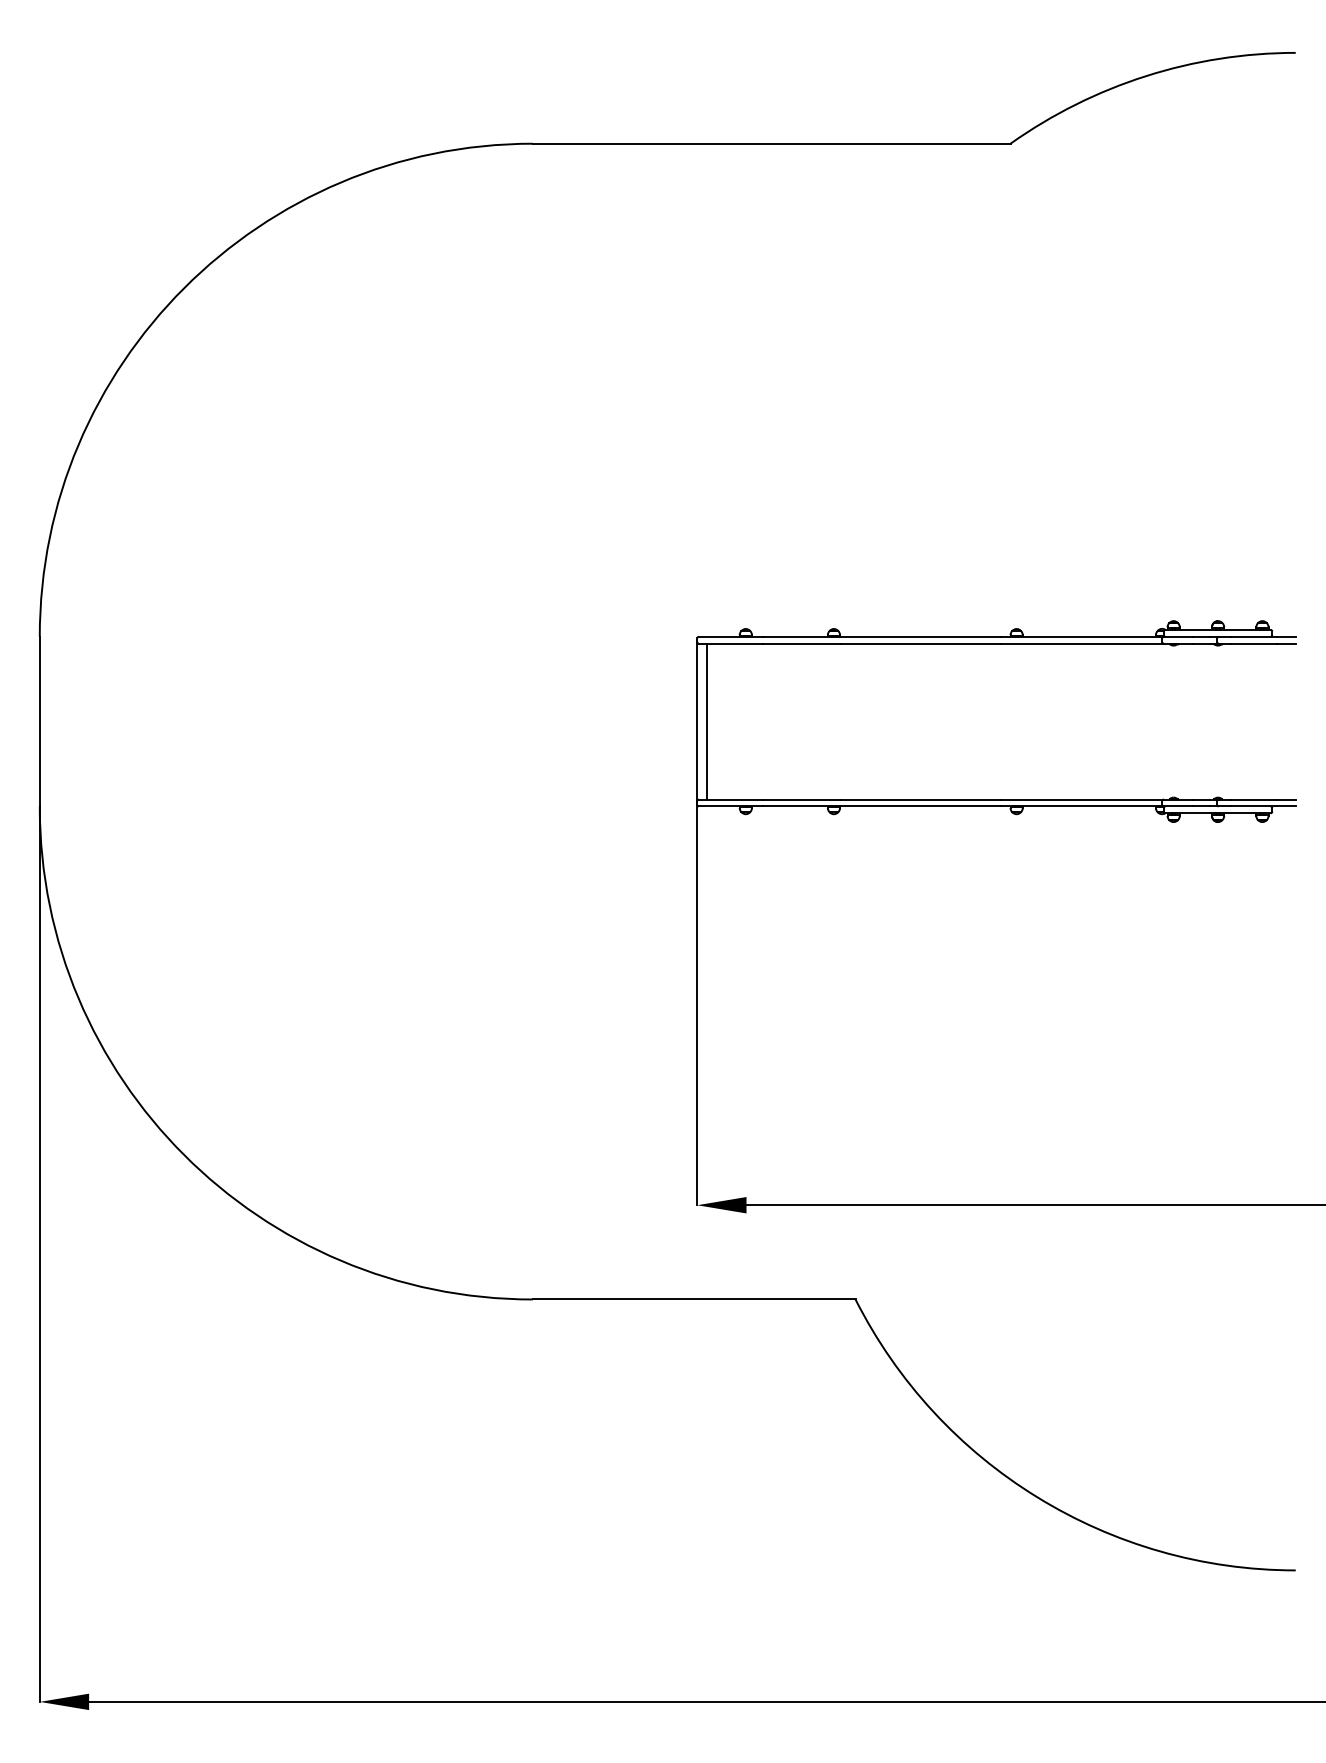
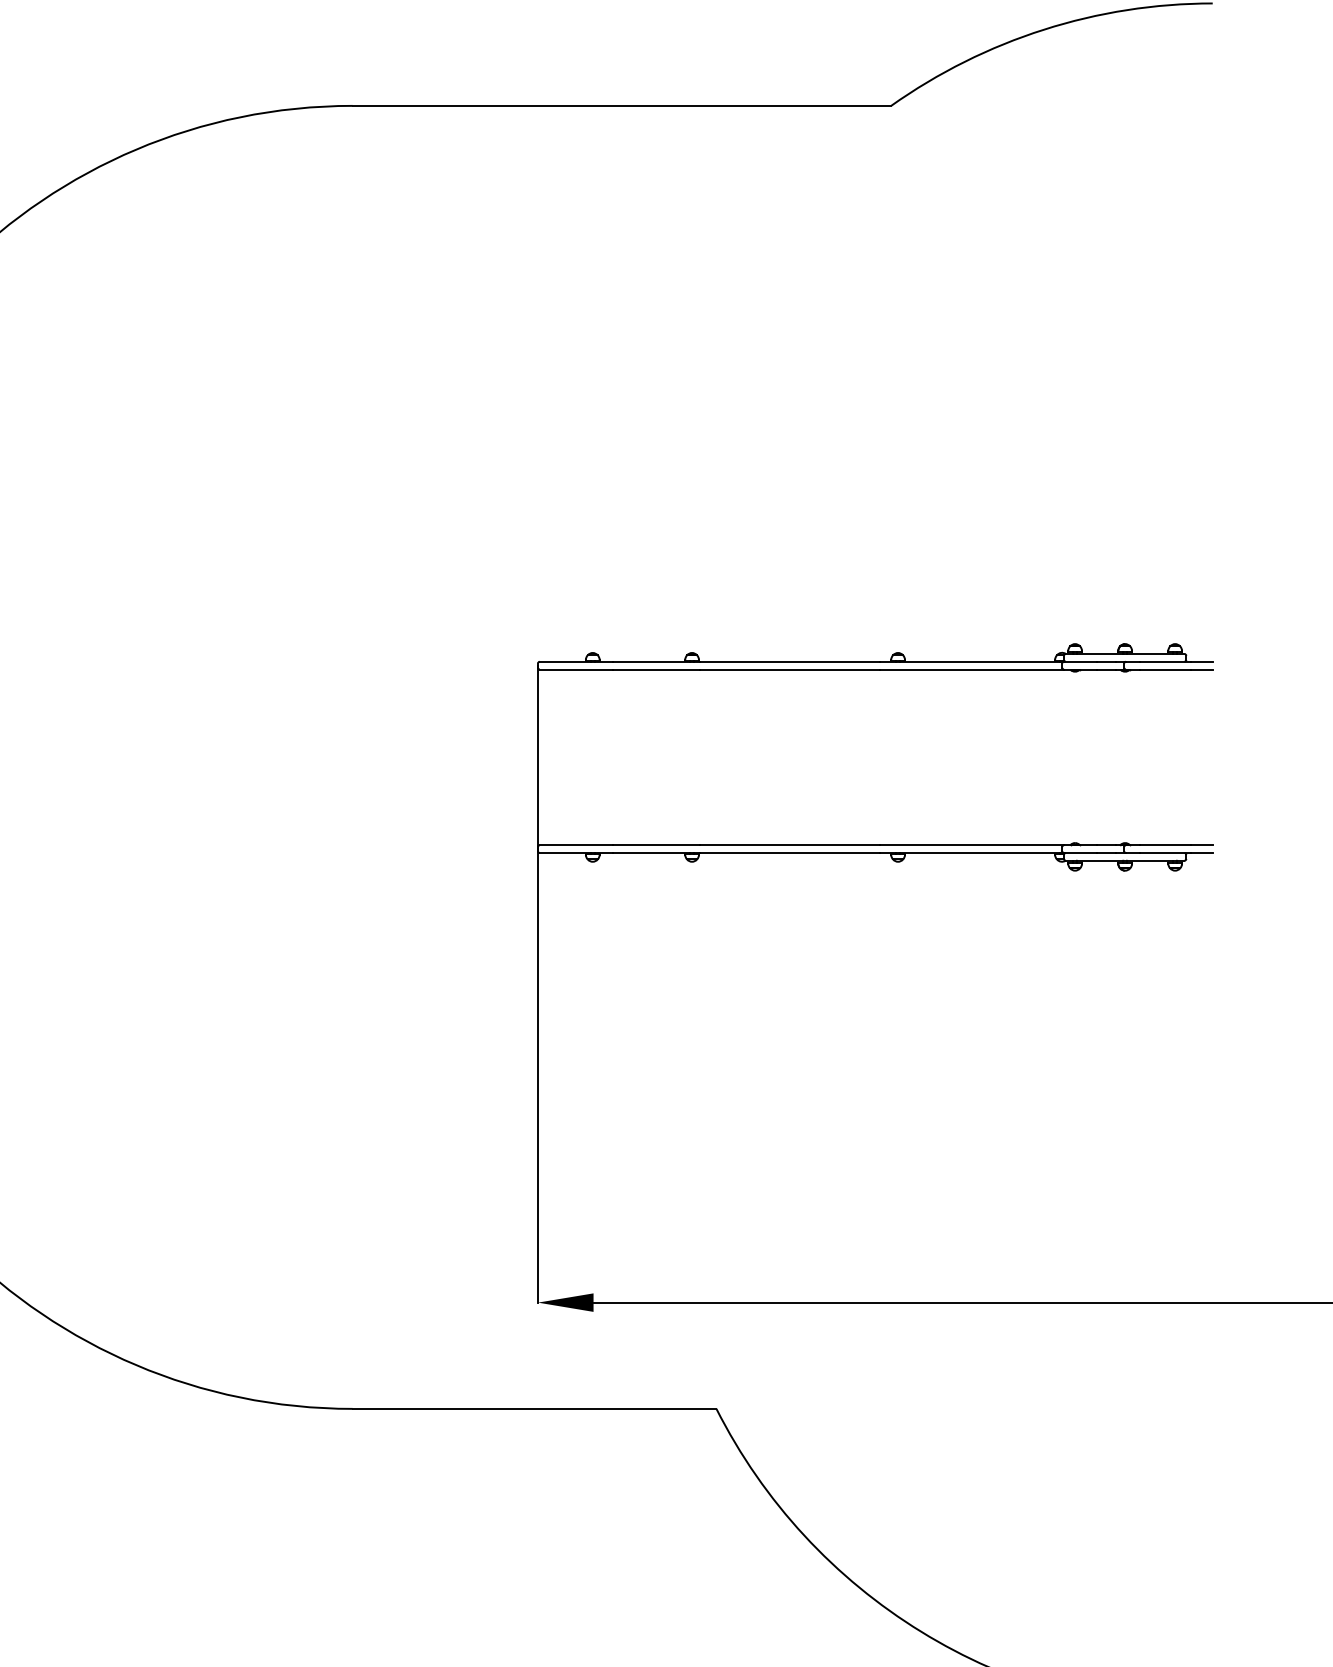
line: (707, 721) -> (549, 757), removed

